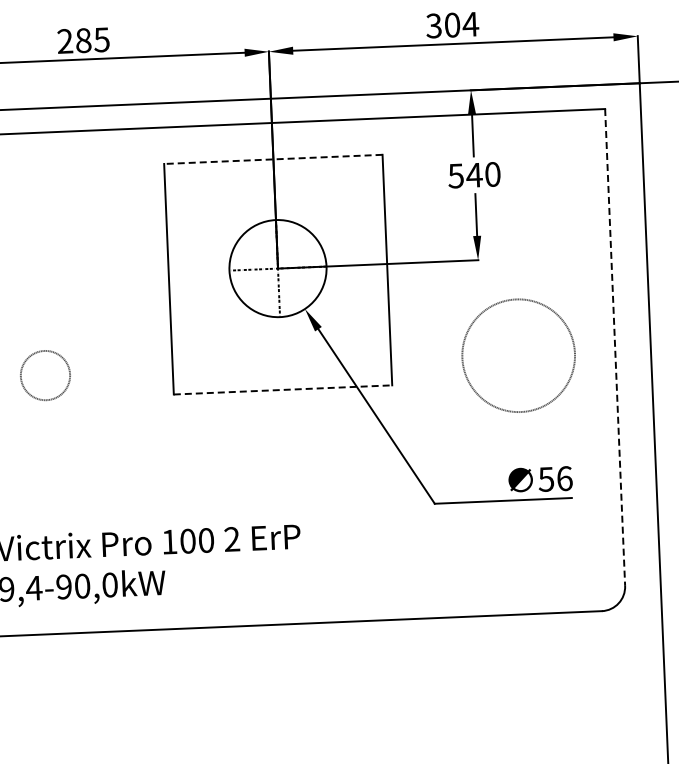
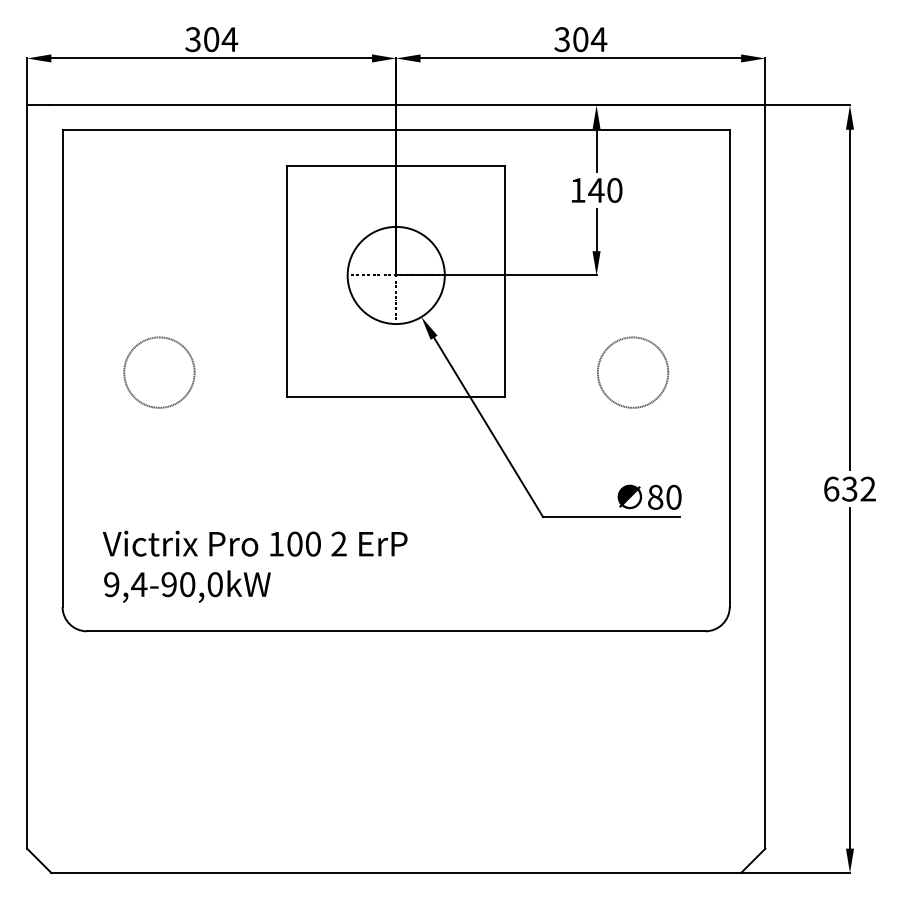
text: (83, 40) -> (211, 39), 285 -> 304
line: (272, 159) -> (395, 166), dashed -> solid
text: (455, 176) -> (577, 190), 540 -> 140
line: (614, 347) -> (729, 368), dashed -> solid
circle: (518, 355) -> (632, 372), size x0.62
circle: (45, 375) -> (159, 372), size x1.43
line: (283, 389) -> (396, 396), dashed -> solid
text: (555, 478) -> (664, 496), 56 -> 80

